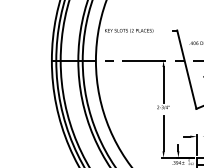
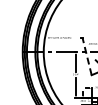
line: (185, 69) -> (86, 56), solid -> dashed

